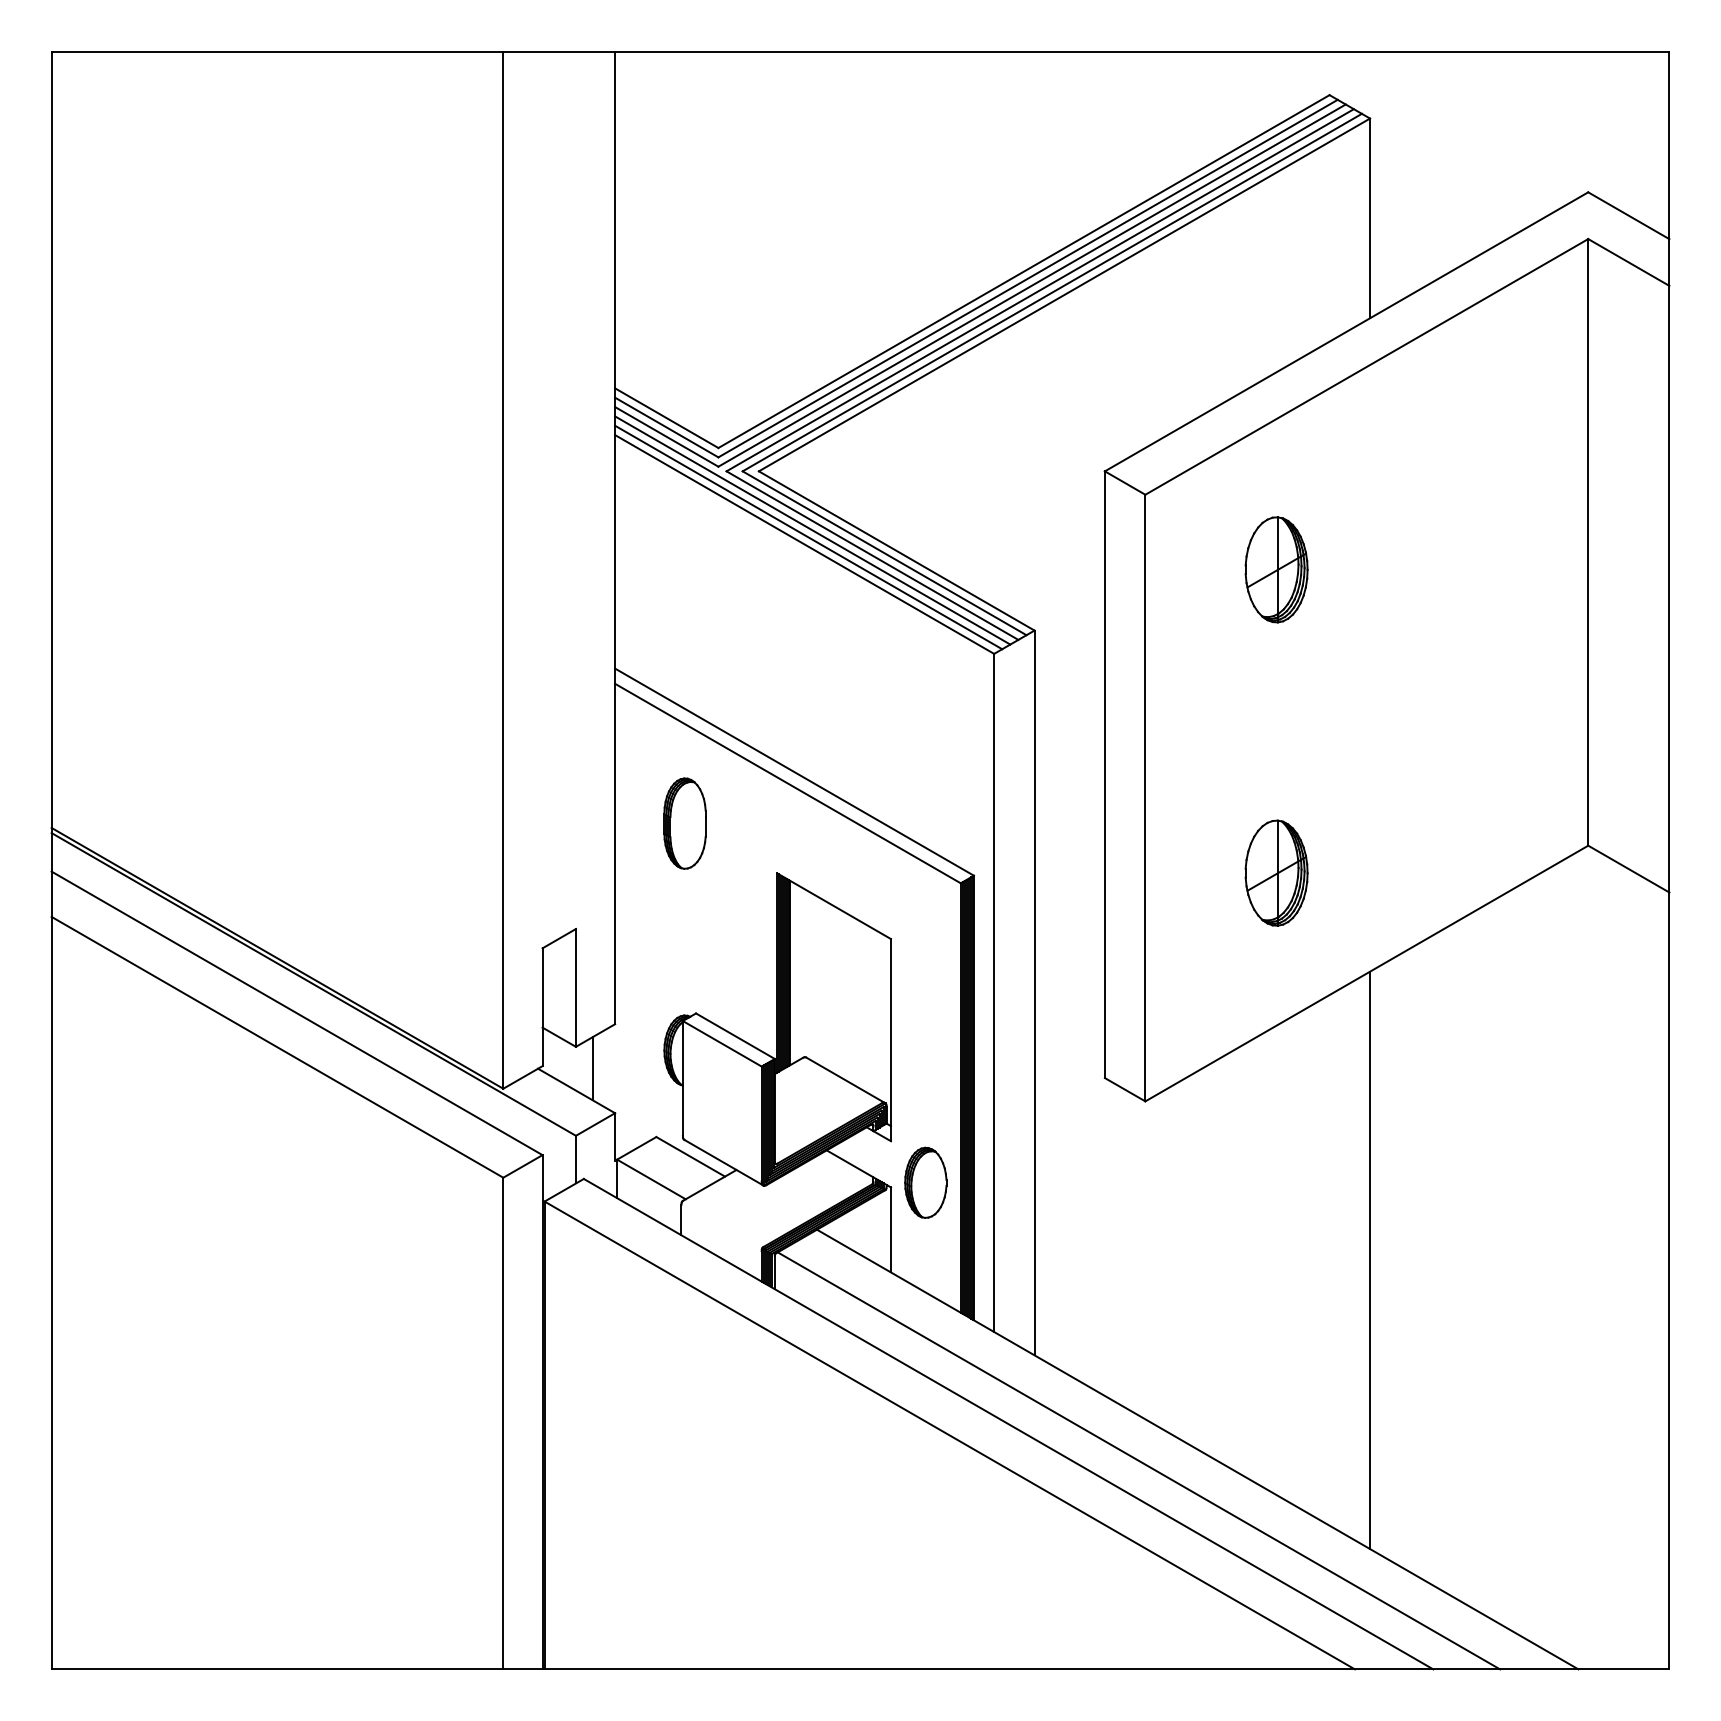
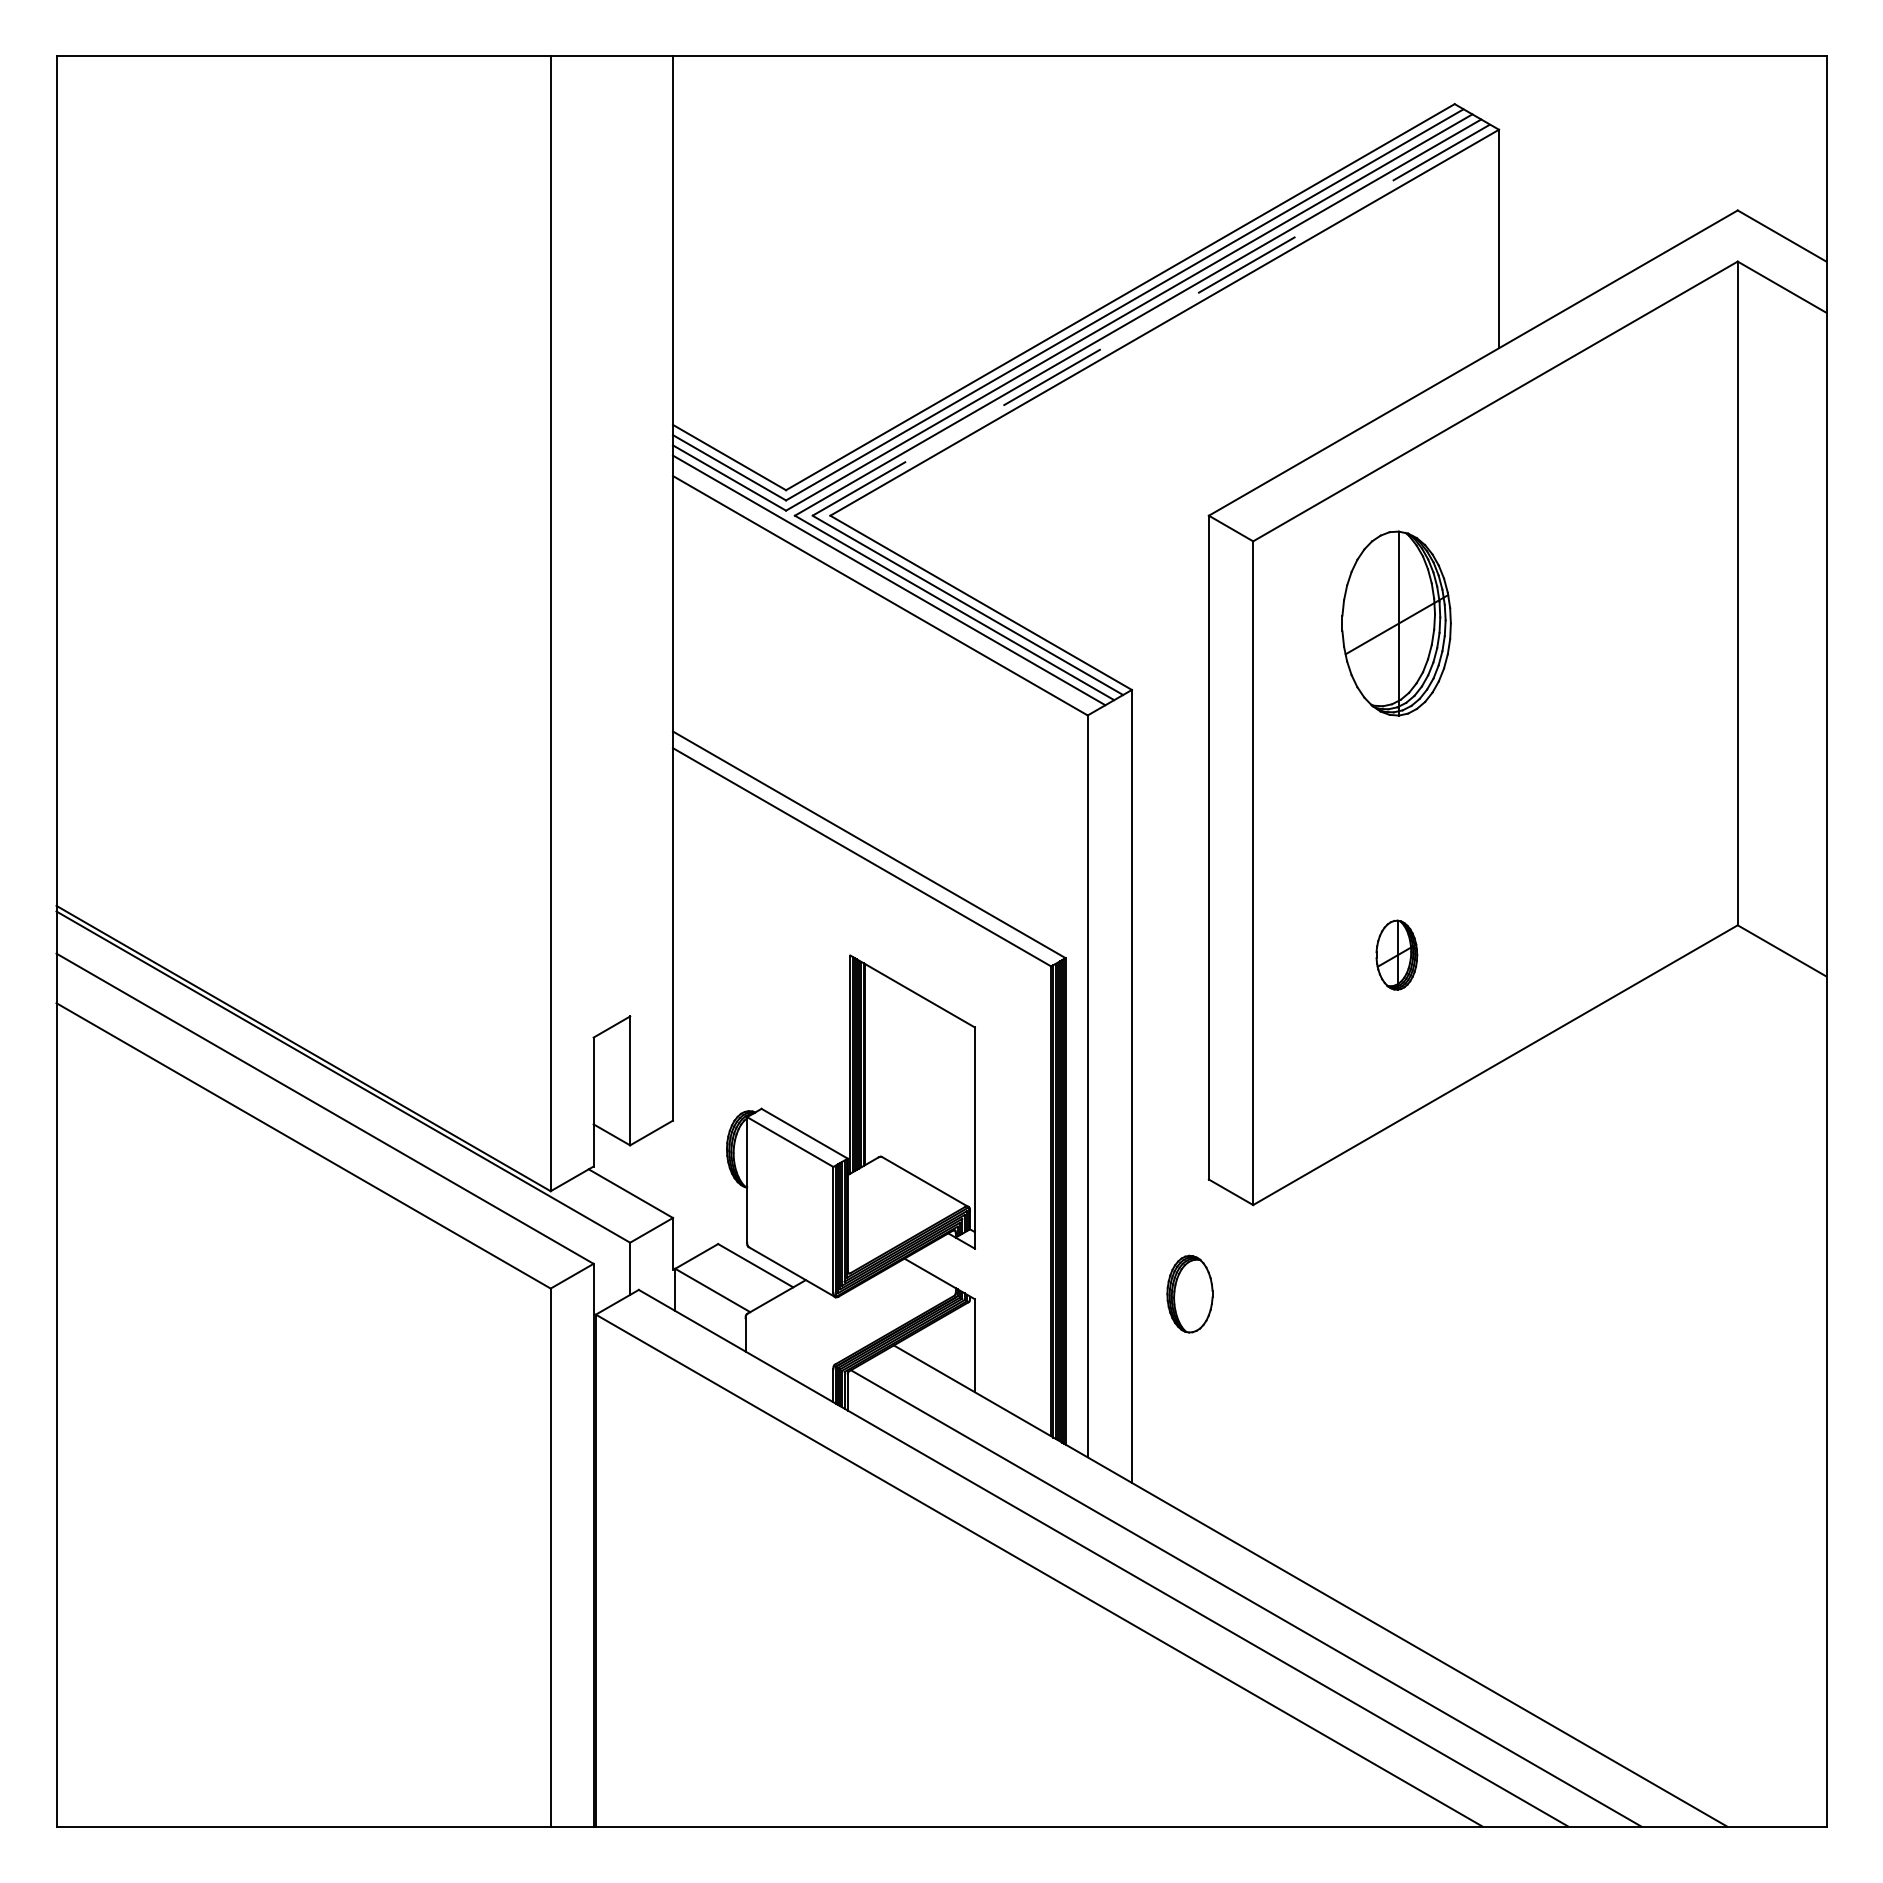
line: (1051, 292) -> (1150, 320), solid -> dashed
line: (808, 536) -> (884, 587), removed
part: (1276, 569) -> (1396, 623), size x1.6
part: (685, 823) -> (749, 900), removed
part: (1276, 872) -> (1396, 954), size x0.6
line: (592, 1068) -> (648, 1169), removed
part: (925, 1182) -> (1189, 1293), moved
line: (1370, 1259) -> (1499, 1378), removed

